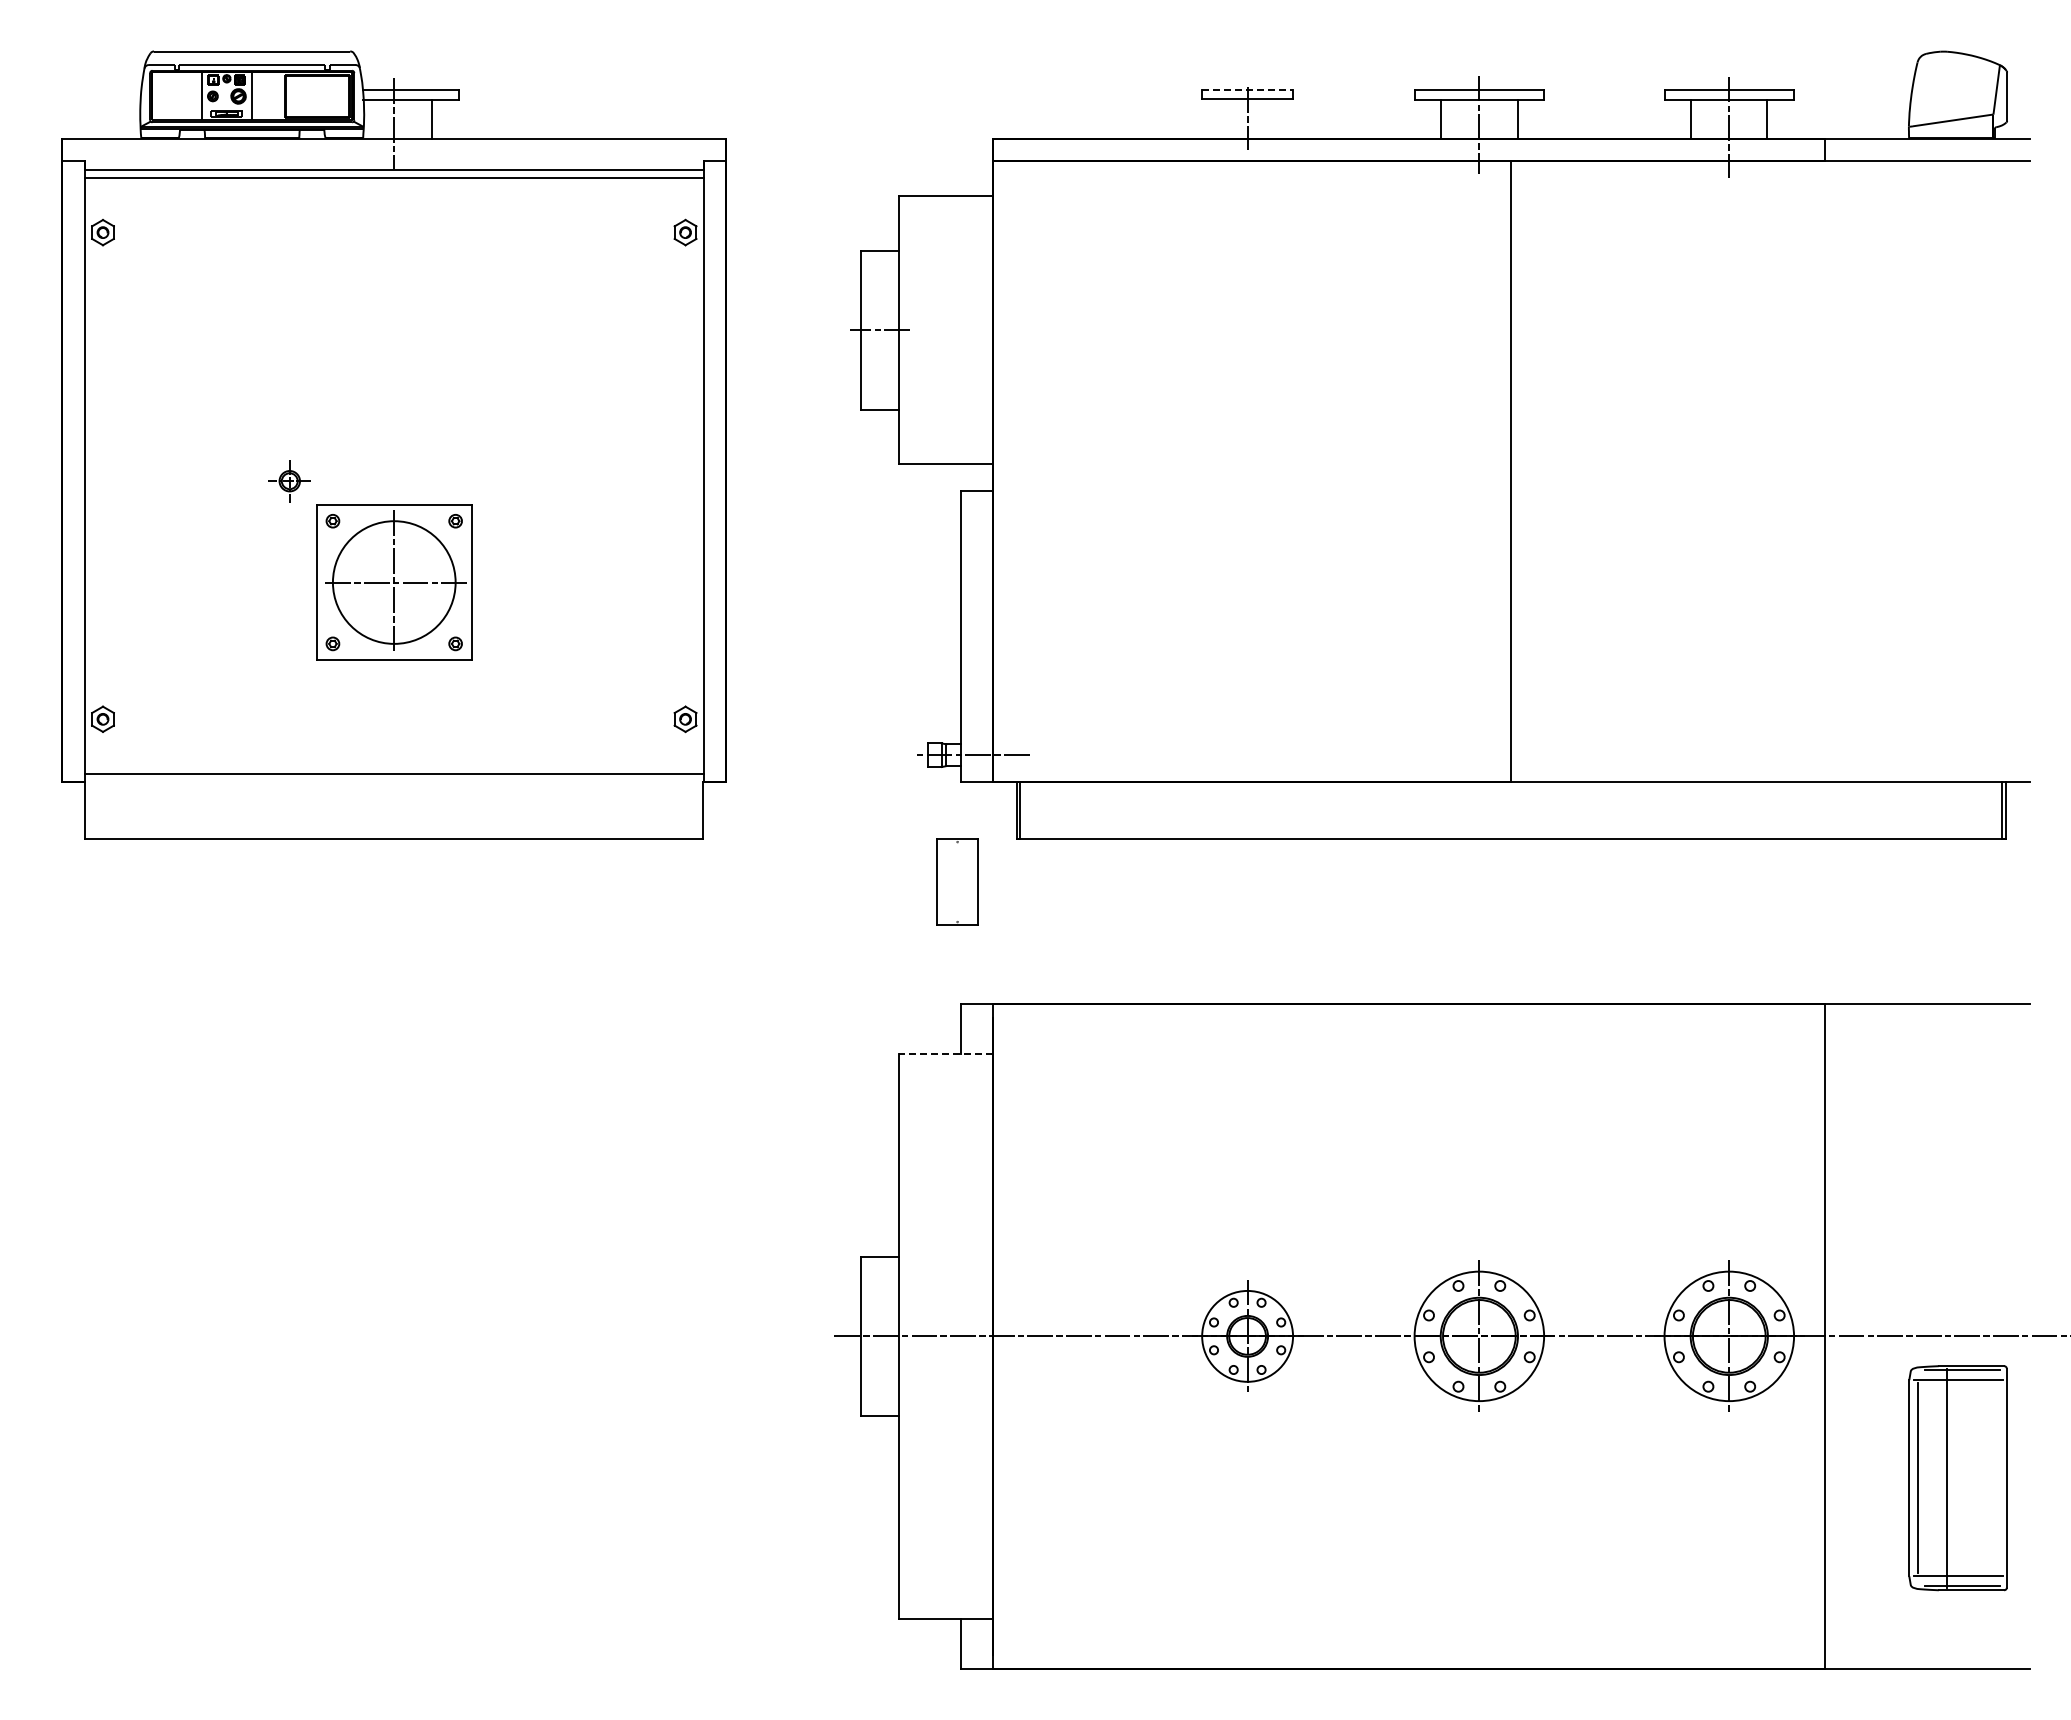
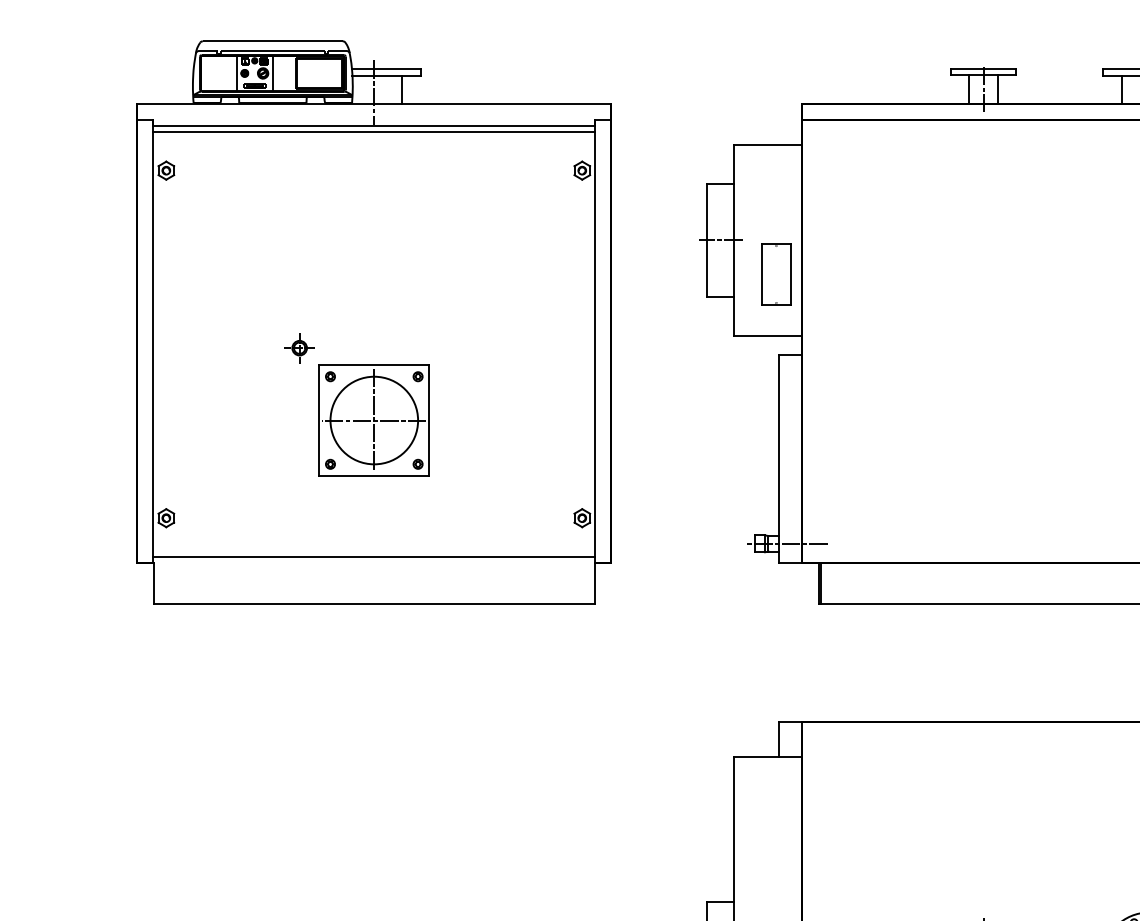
line: (1248, 89) -> (984, 68), dashed -> solid
line: (1227, 118) -> (969, 89), added
line: (1267, 118) -> (997, 89), added
part: (957, 881) -> (776, 274), moved
line: (945, 1054) -> (767, 757), dashed -> solid

